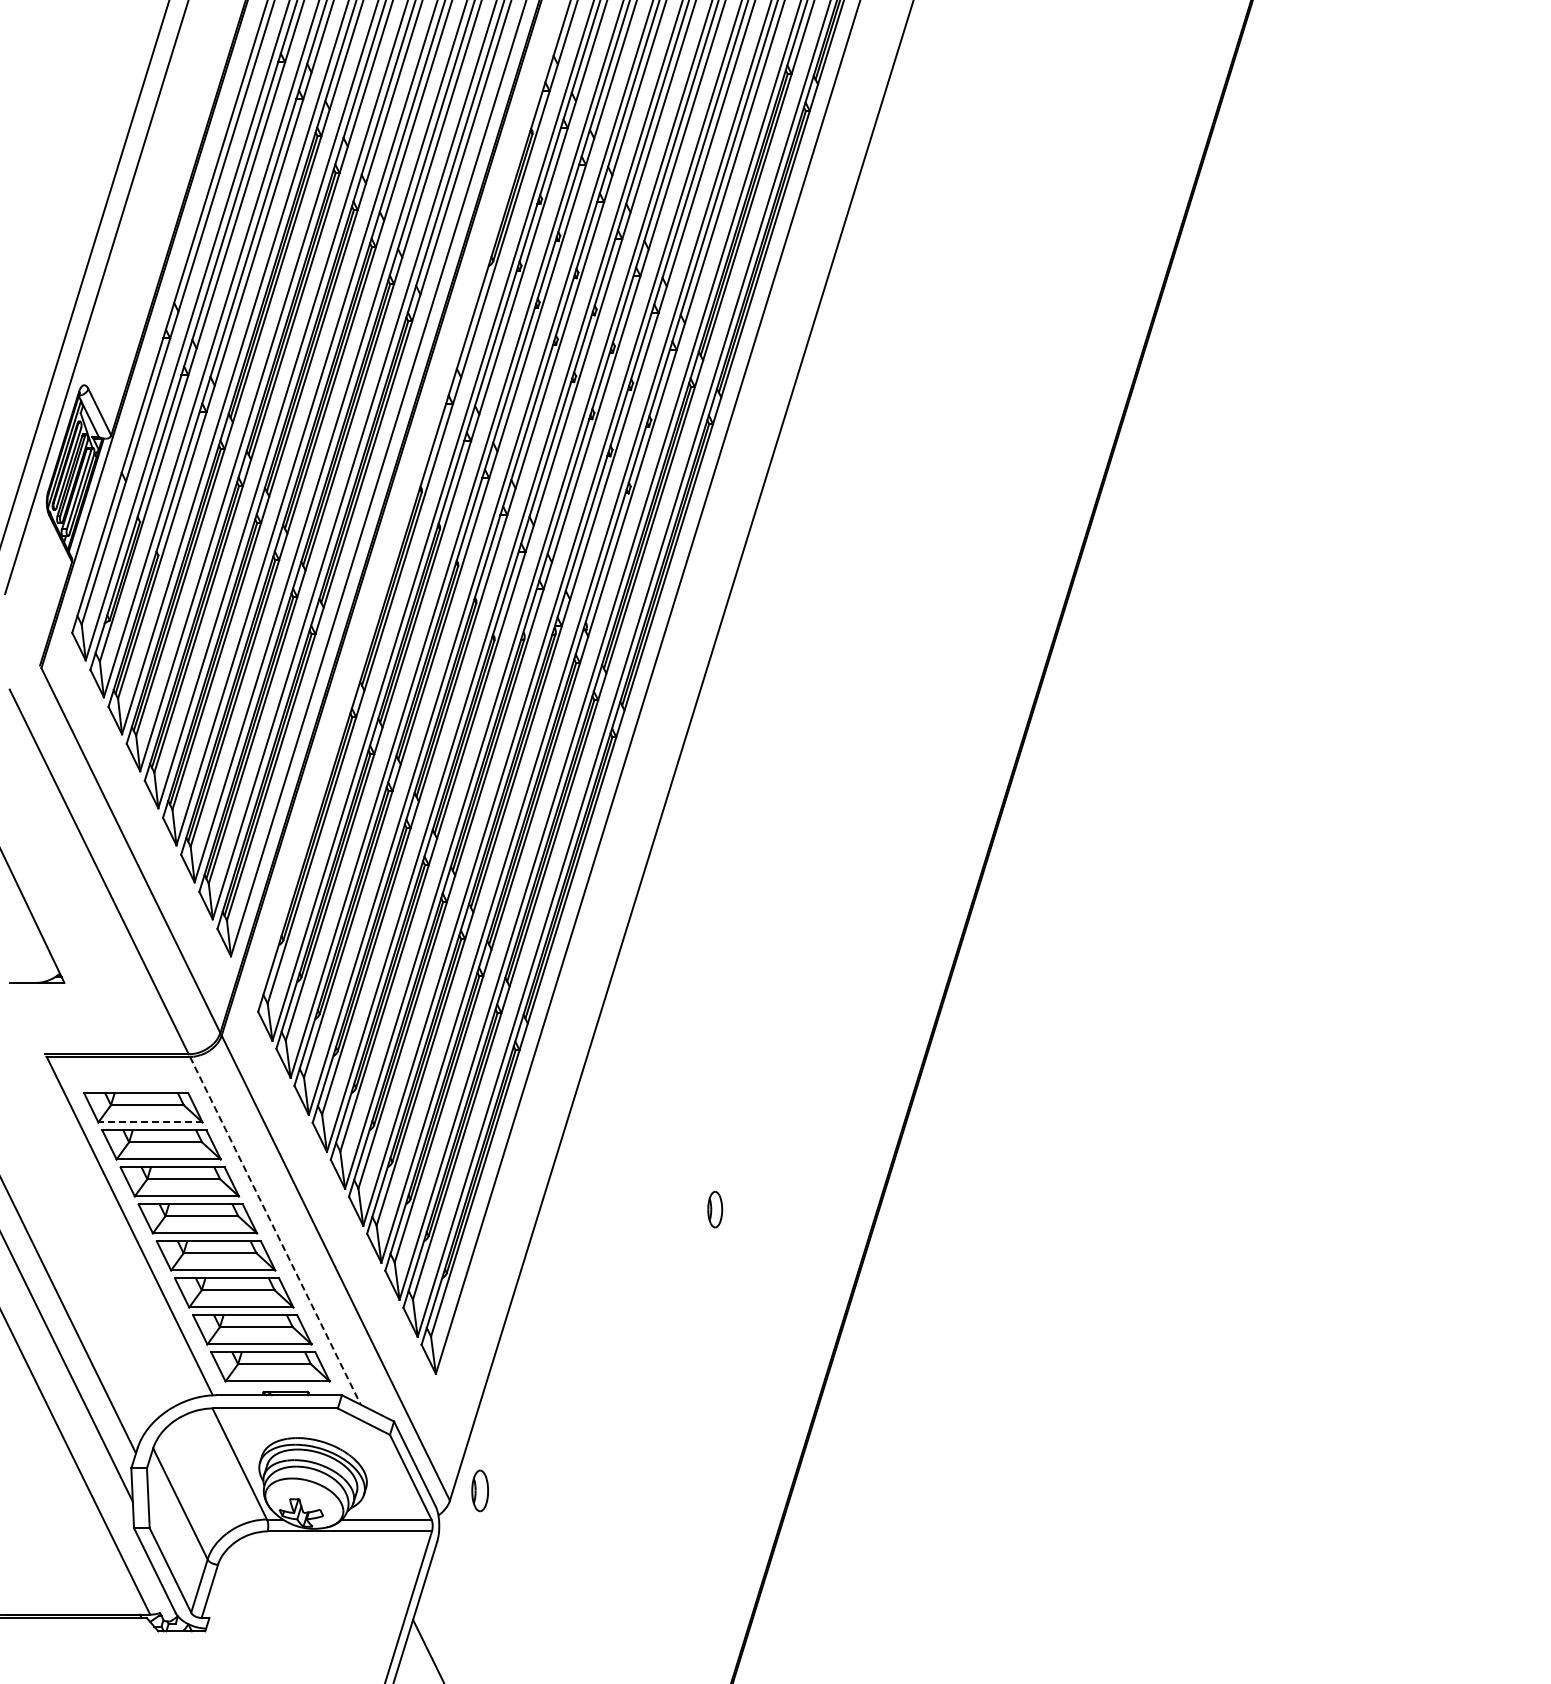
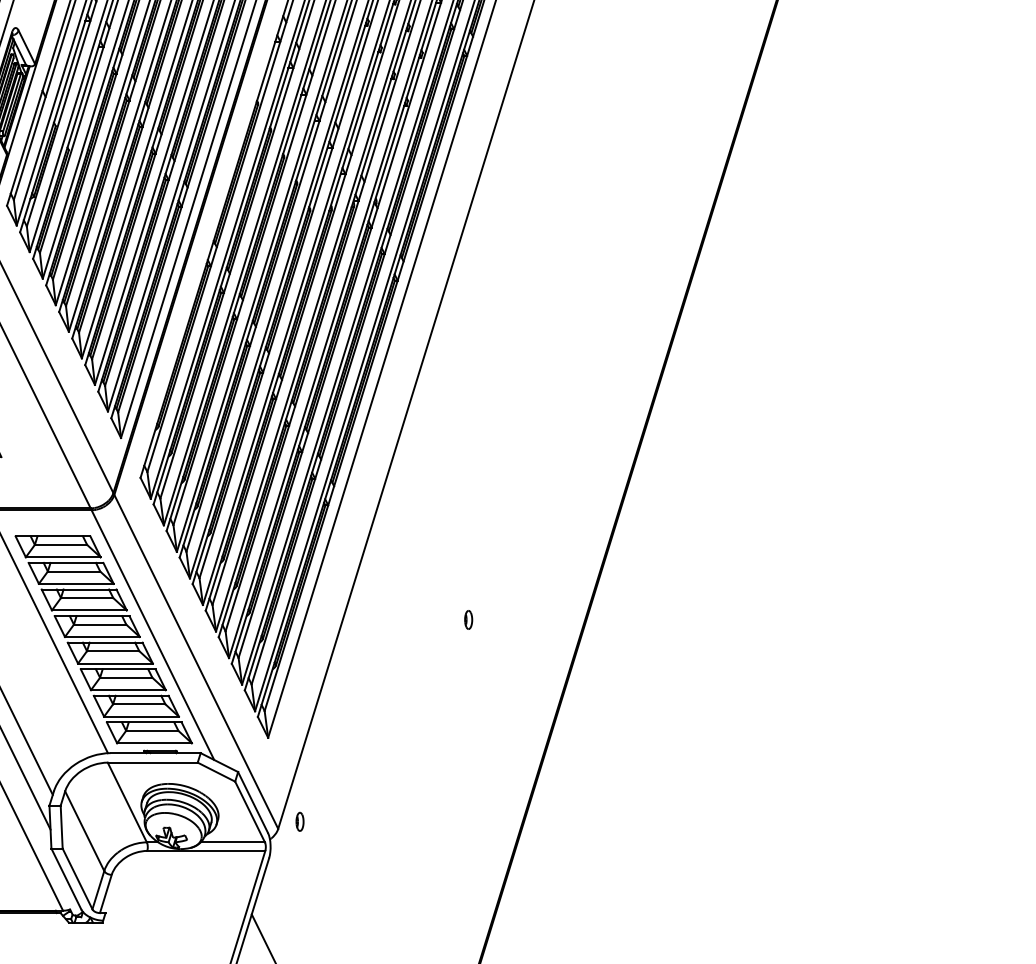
line: (150, 1122) -> (63, 557), dashed -> solid
part: (714, 1209) -> (468, 619), size x0.71
line: (275, 1230) -> (152, 634), dashed -> solid
part: (480, 1490) -> (300, 821), size x0.62

